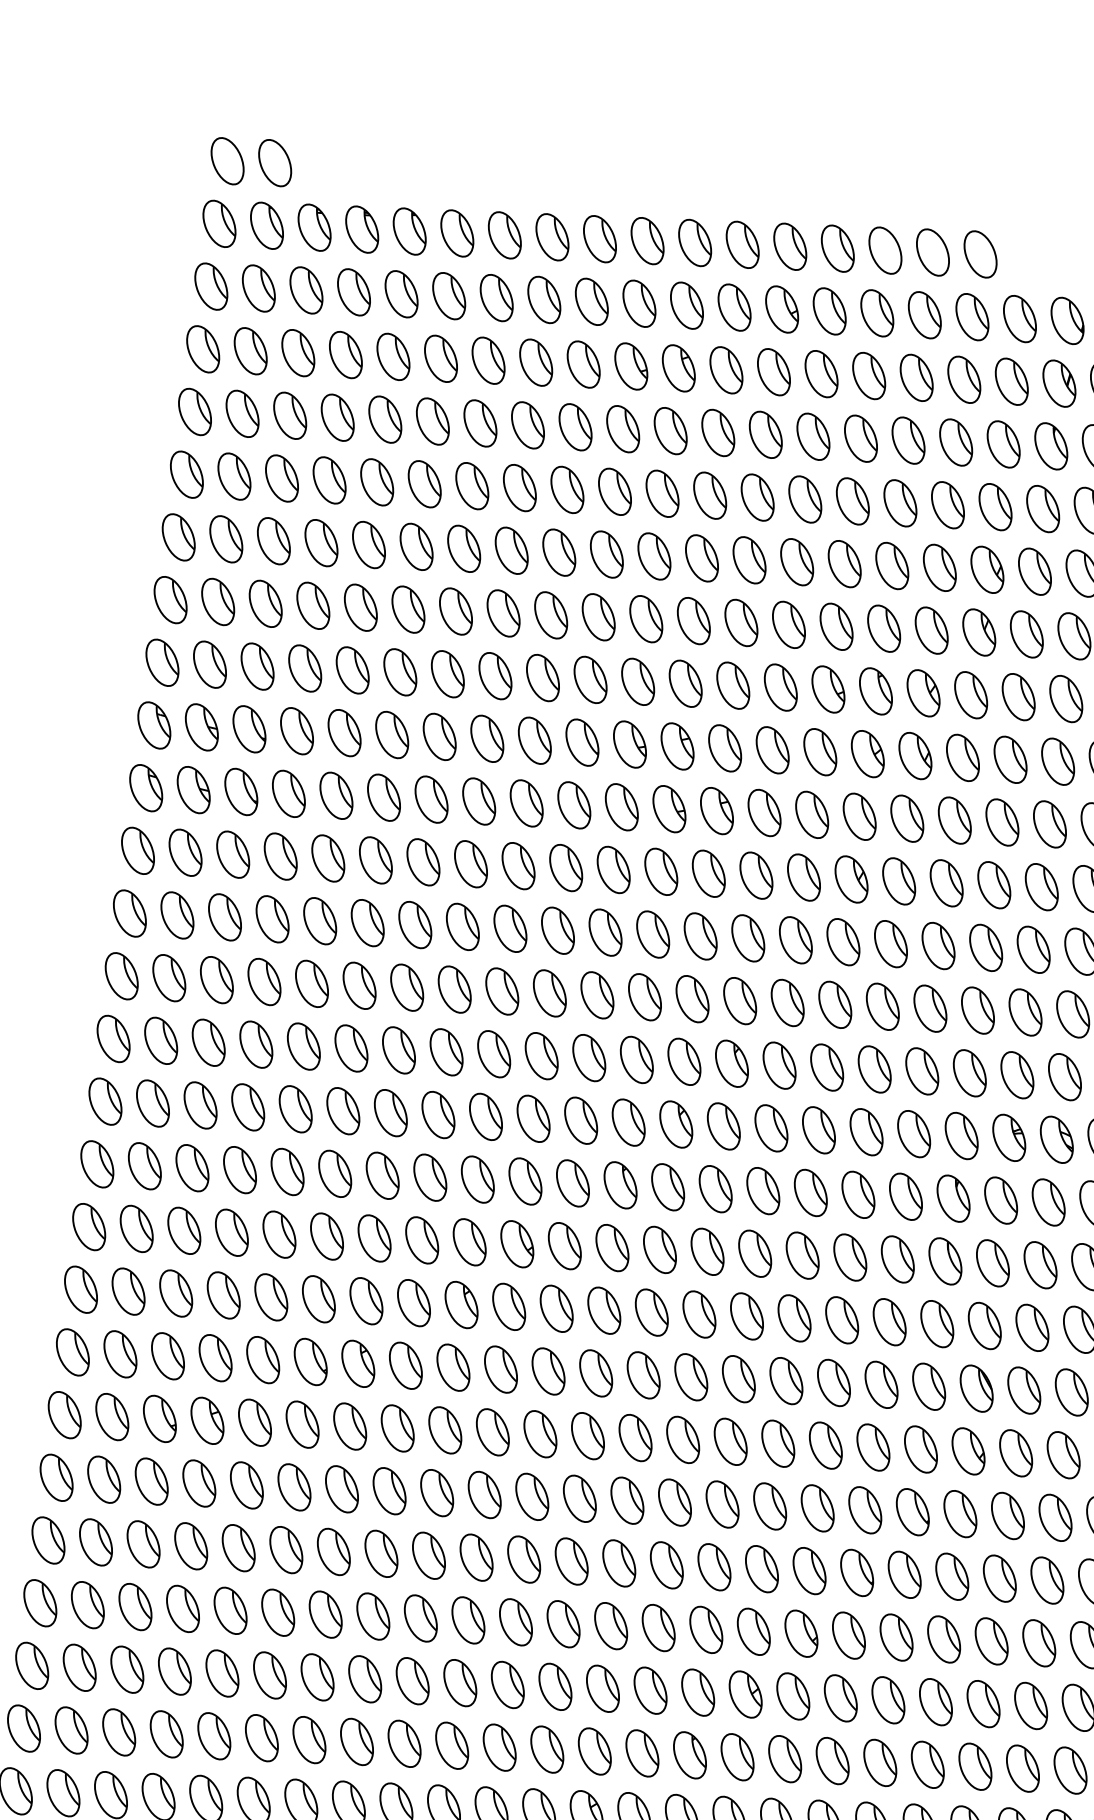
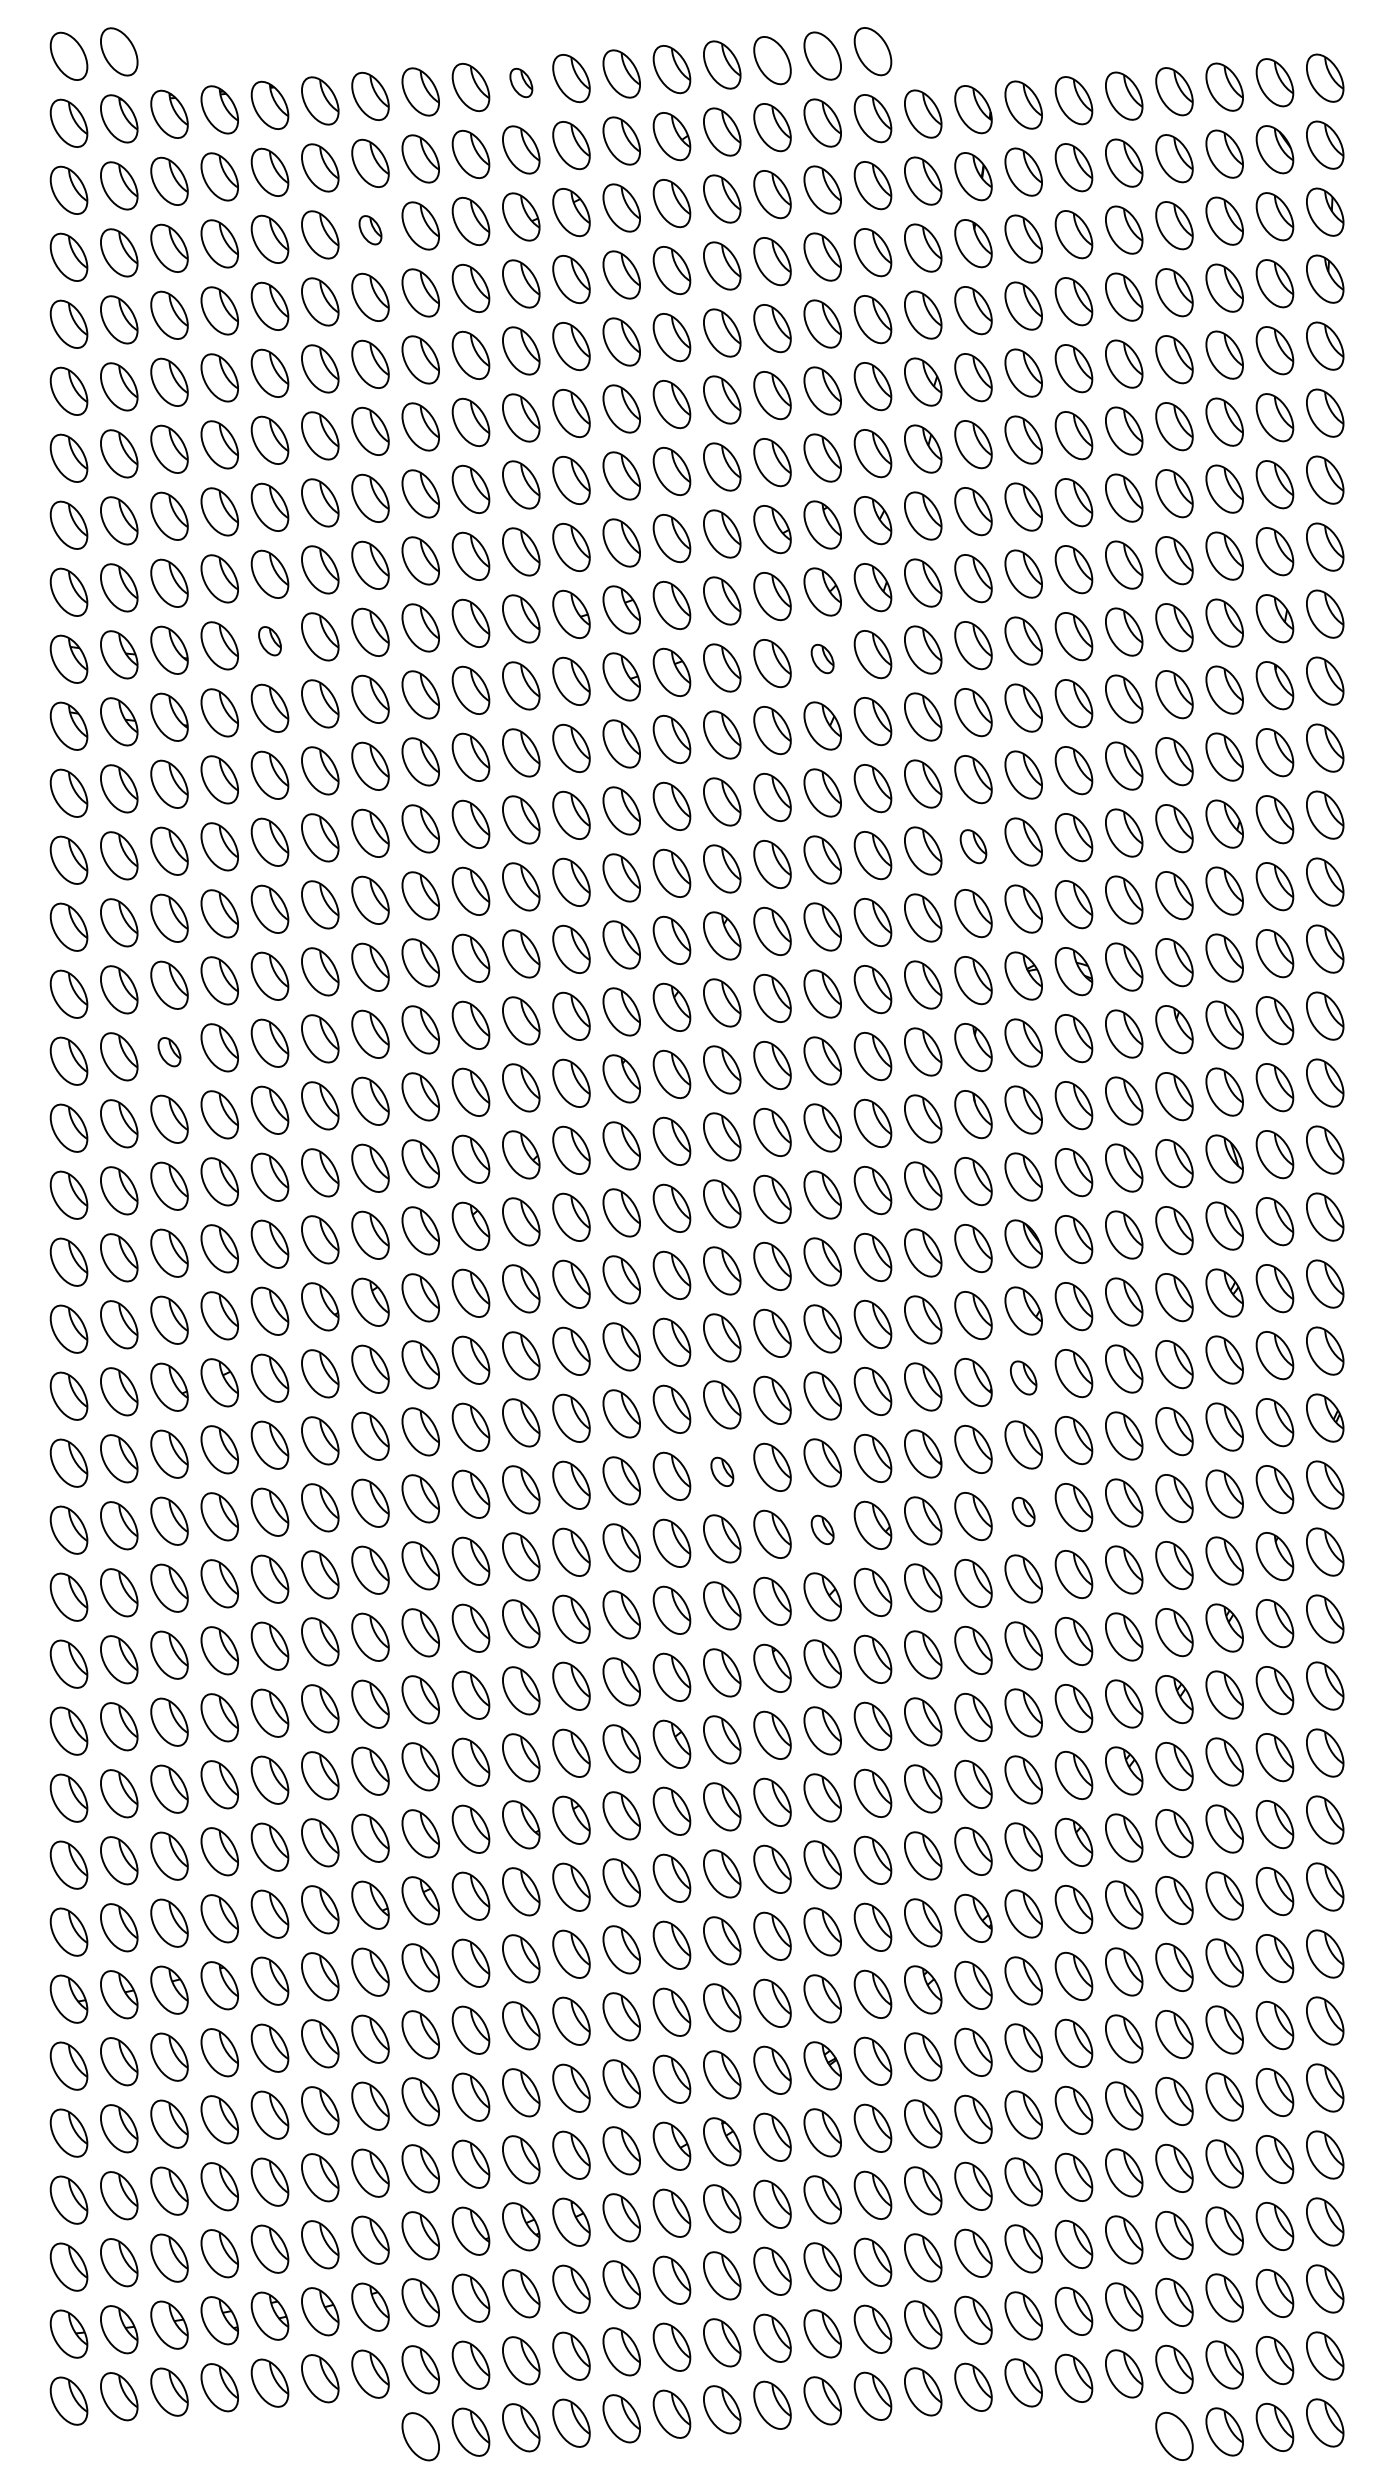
part: (647, 240) -> (521, 82), size x0.6
part: (488, 359) -> (370, 229), size x0.6
part: (344, 732) -> (269, 640), size x0.6
part: (859, 816) -> (822, 658), size x0.6
part: (978, 1010) -> (973, 846), size x0.7
part: (200, 1104) -> (169, 1051), size x0.6
part: (960, 1513) -> (1023, 1377), size x0.7
part: (667, 1564) -> (722, 1471), size x0.6
part: (753, 1631) -> (822, 1529), size x0.6
part: (943, 1638) -> (1023, 1511), size x0.6

